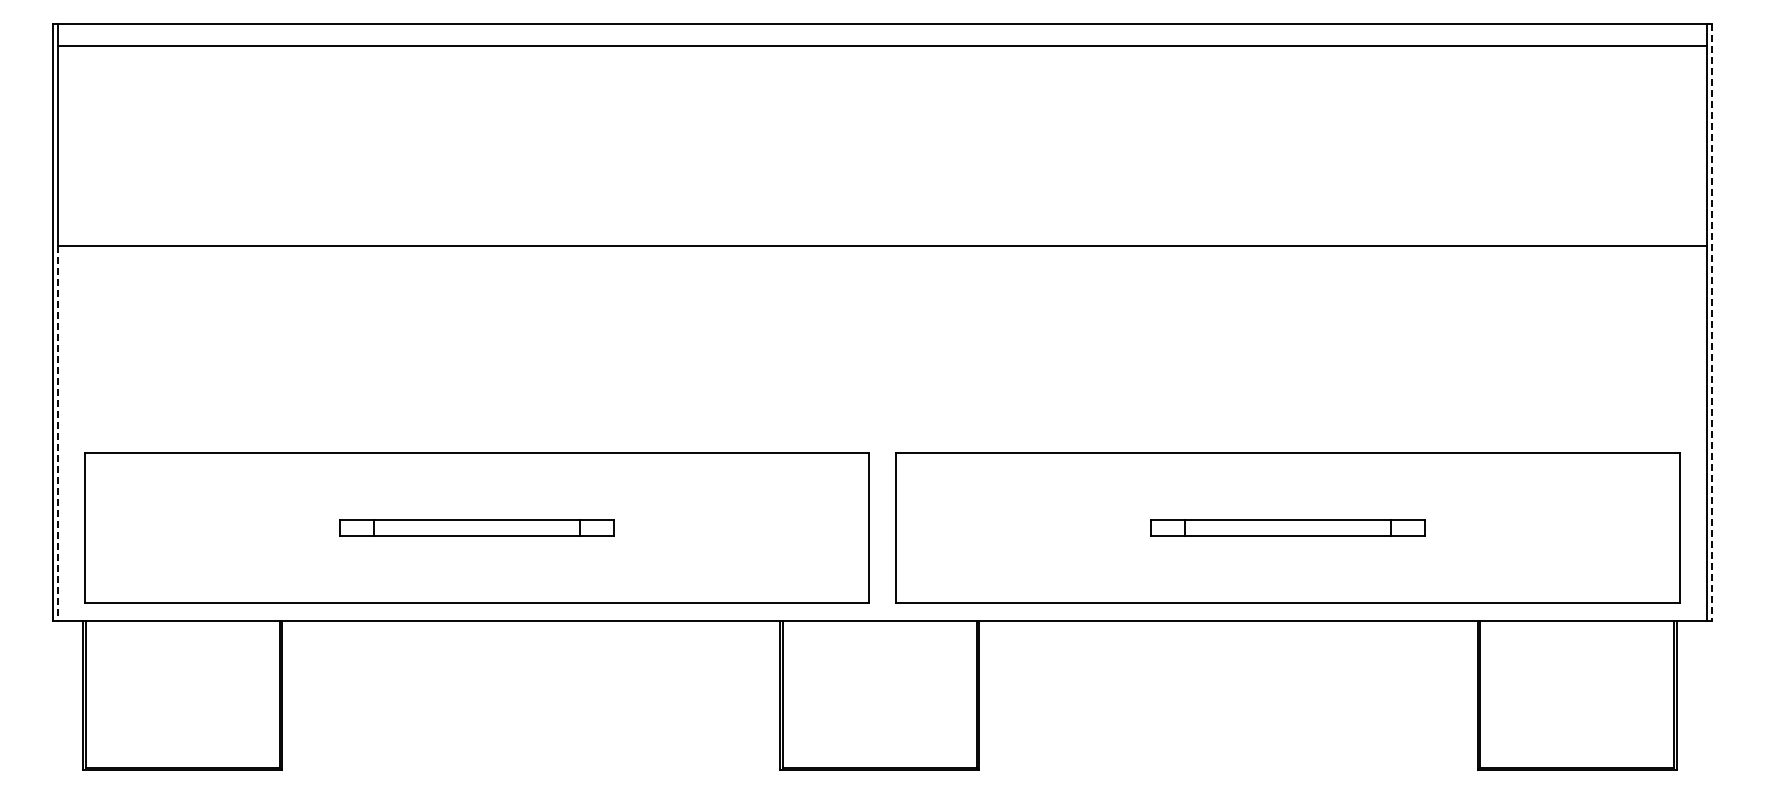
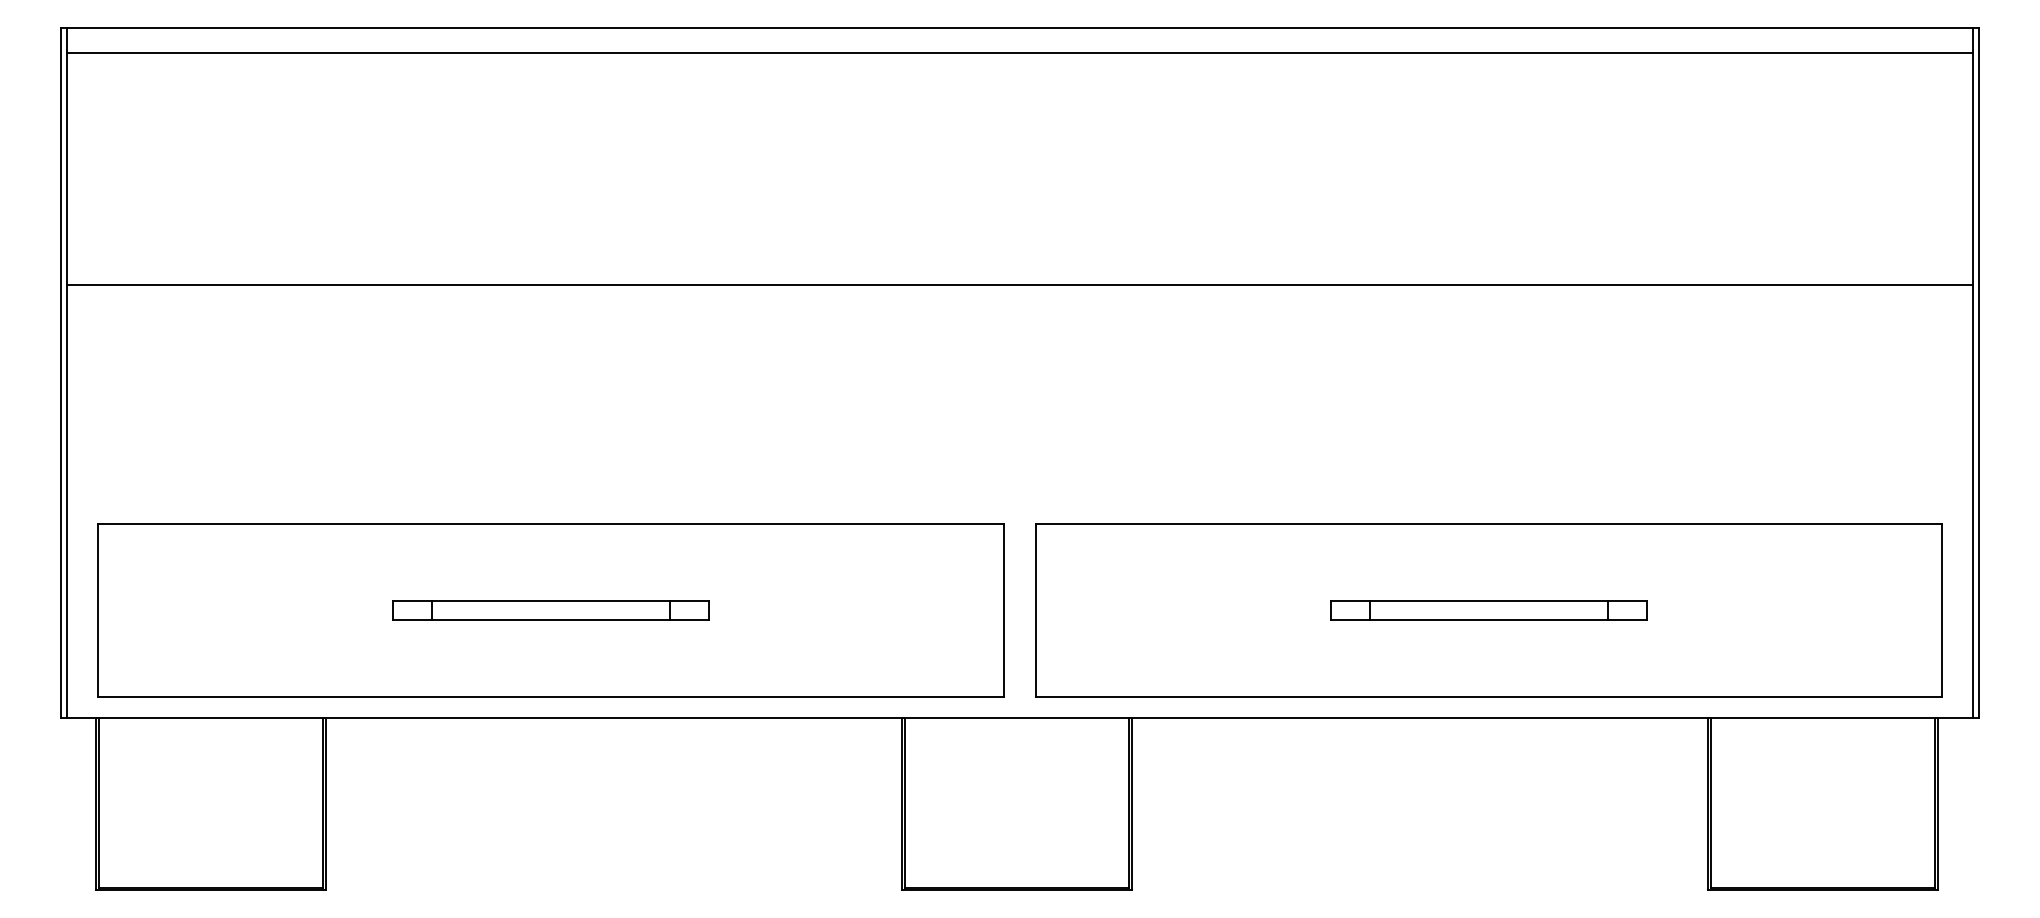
line: (1712, 322) -> (1979, 372), dashed -> solid
line: (58, 434) -> (67, 502), dashed -> solid

